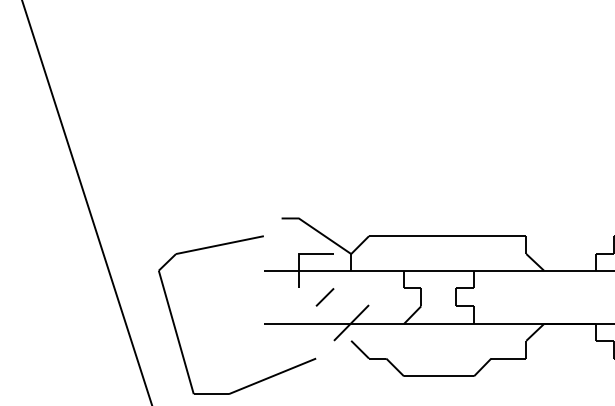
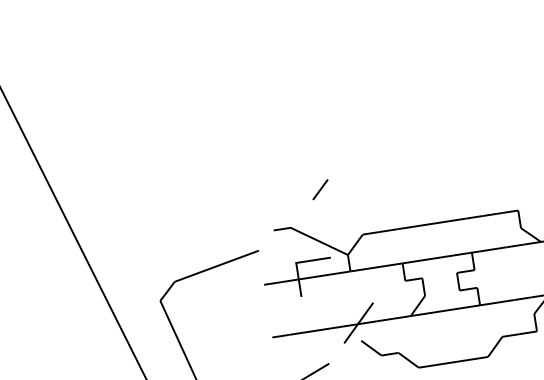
line: (324, 297) -> (319, 189), moved

